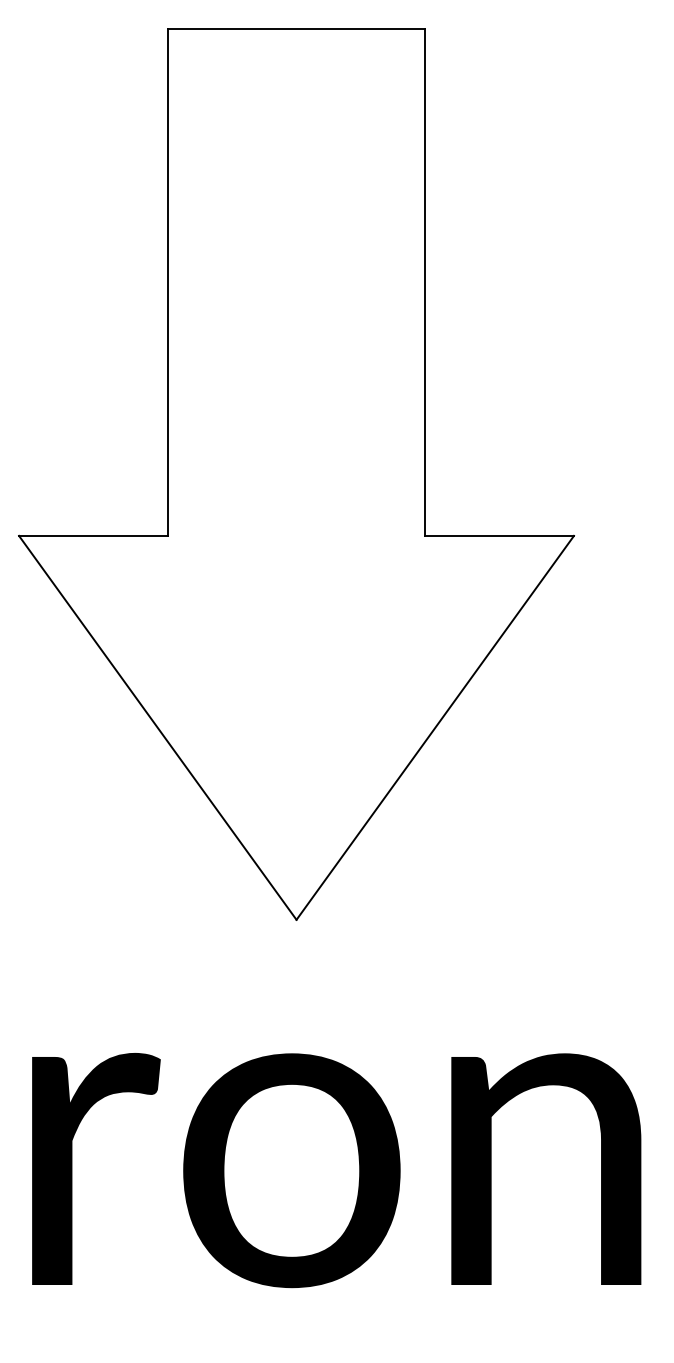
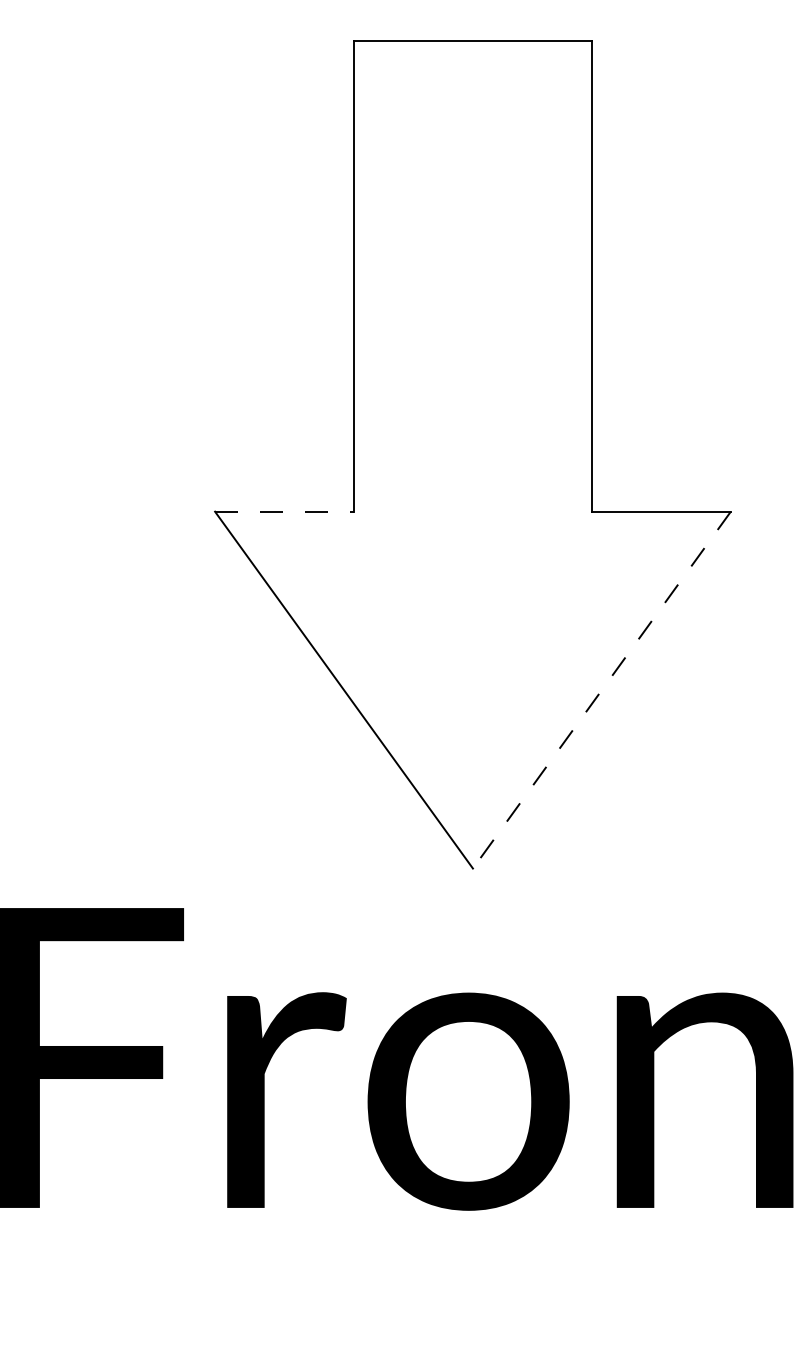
line: (93, 535) -> (284, 511), solid -> dashed
line: (434, 728) -> (601, 690), solid -> dashed

